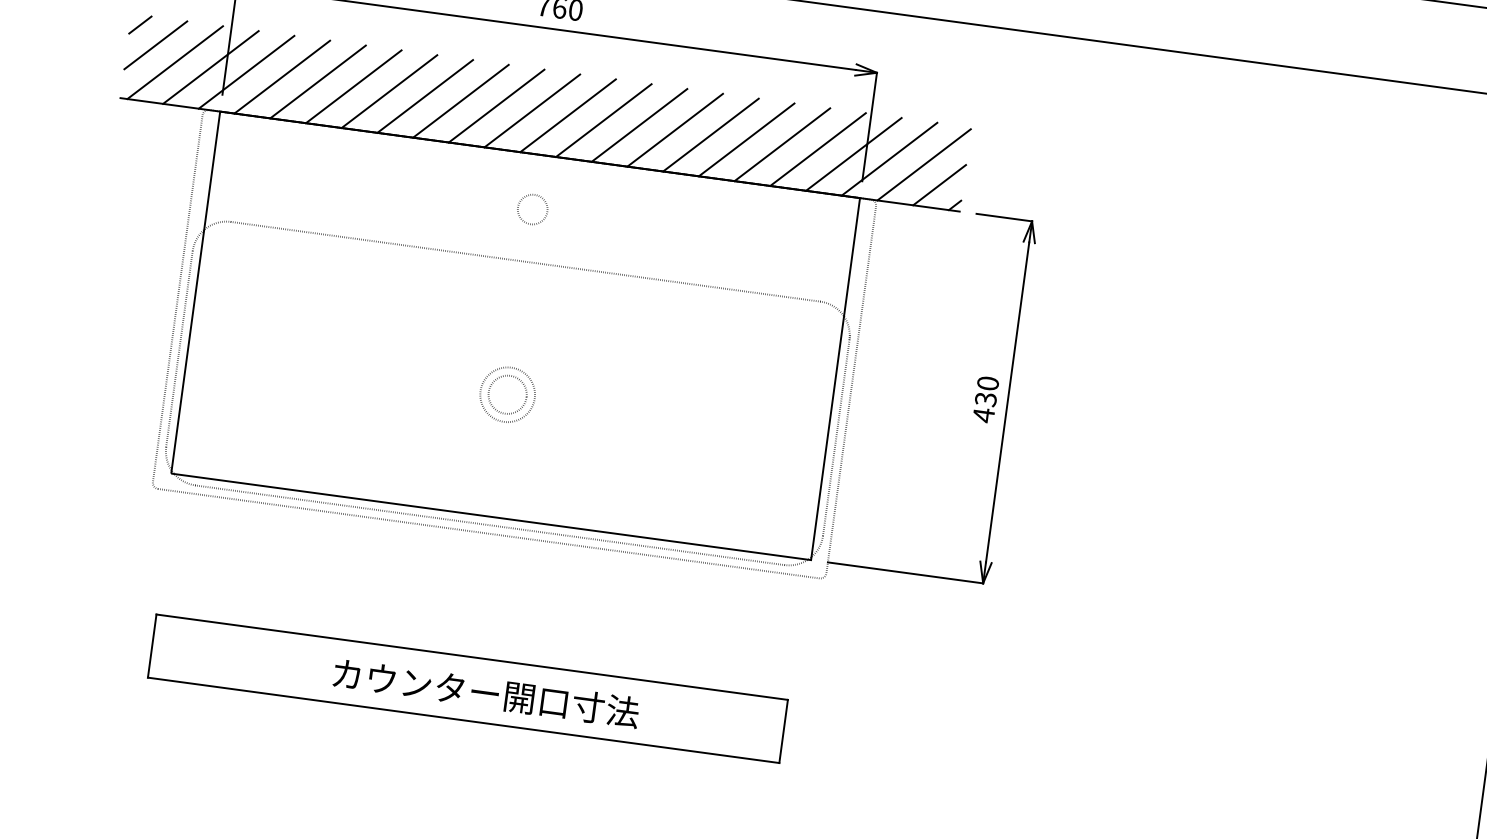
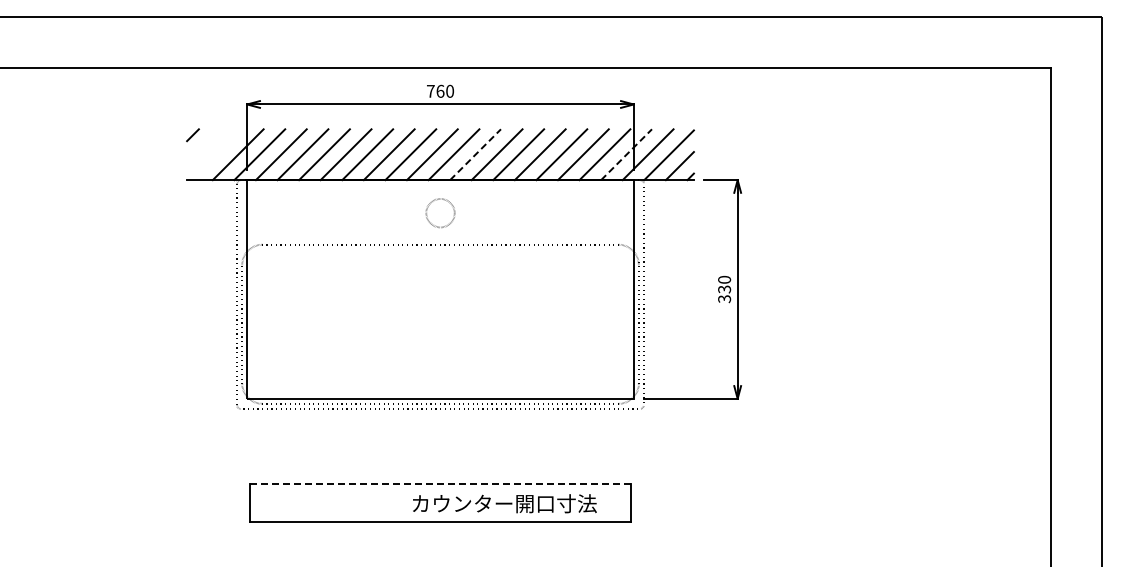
line: (155, 44) -> (203, 145), removed
line: (174, 62) -> (216, 154), removed
line: (603, 120) -> (475, 154), solid -> dashed
line: (853, 154) -> (626, 154), solid -> dashed
circle: (532, 210) -> (440, 213), size x1.6
part: (492, 403) -> (432, 331), removed
text: (983, 414) -> (724, 298), 430 -> 330
line: (472, 657) -> (440, 483), solid -> dashed
text: (485, 692) -> (504, 503), moved

